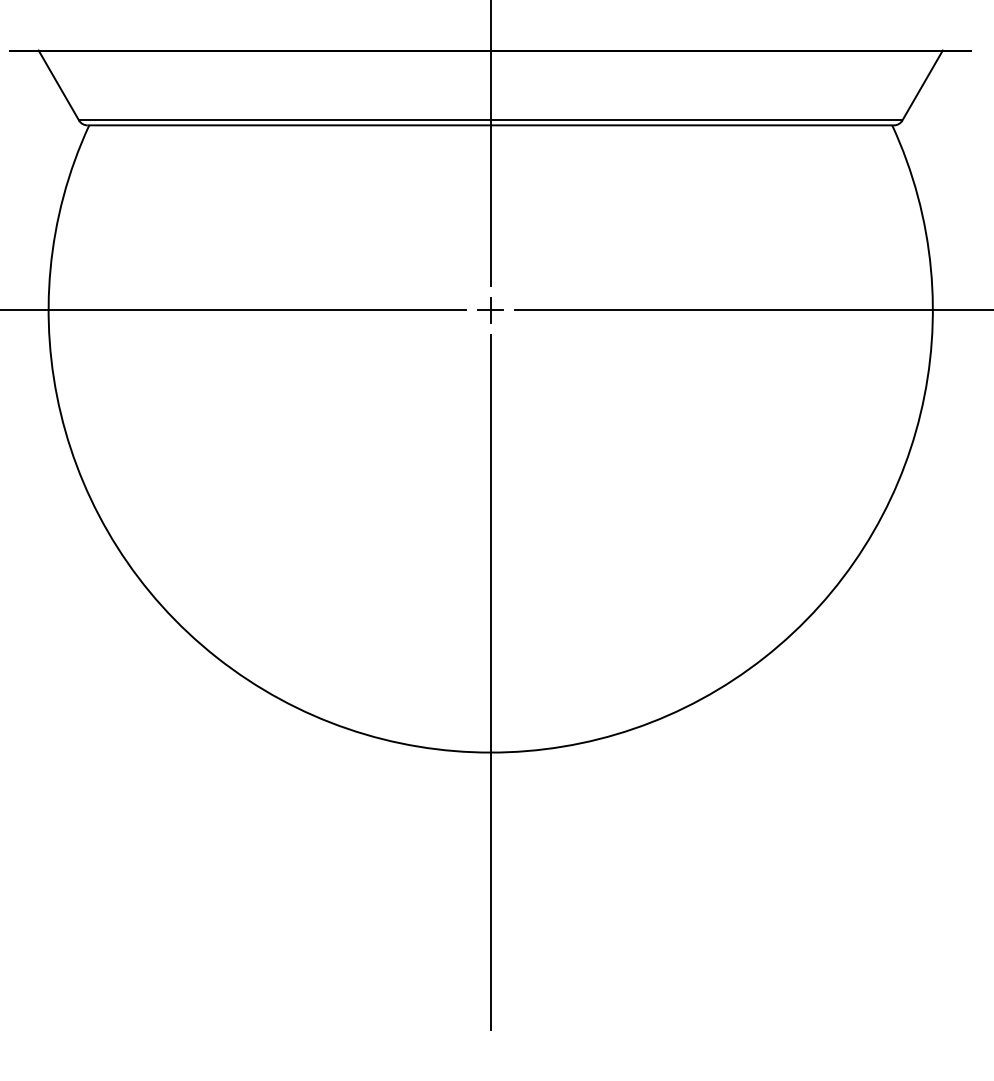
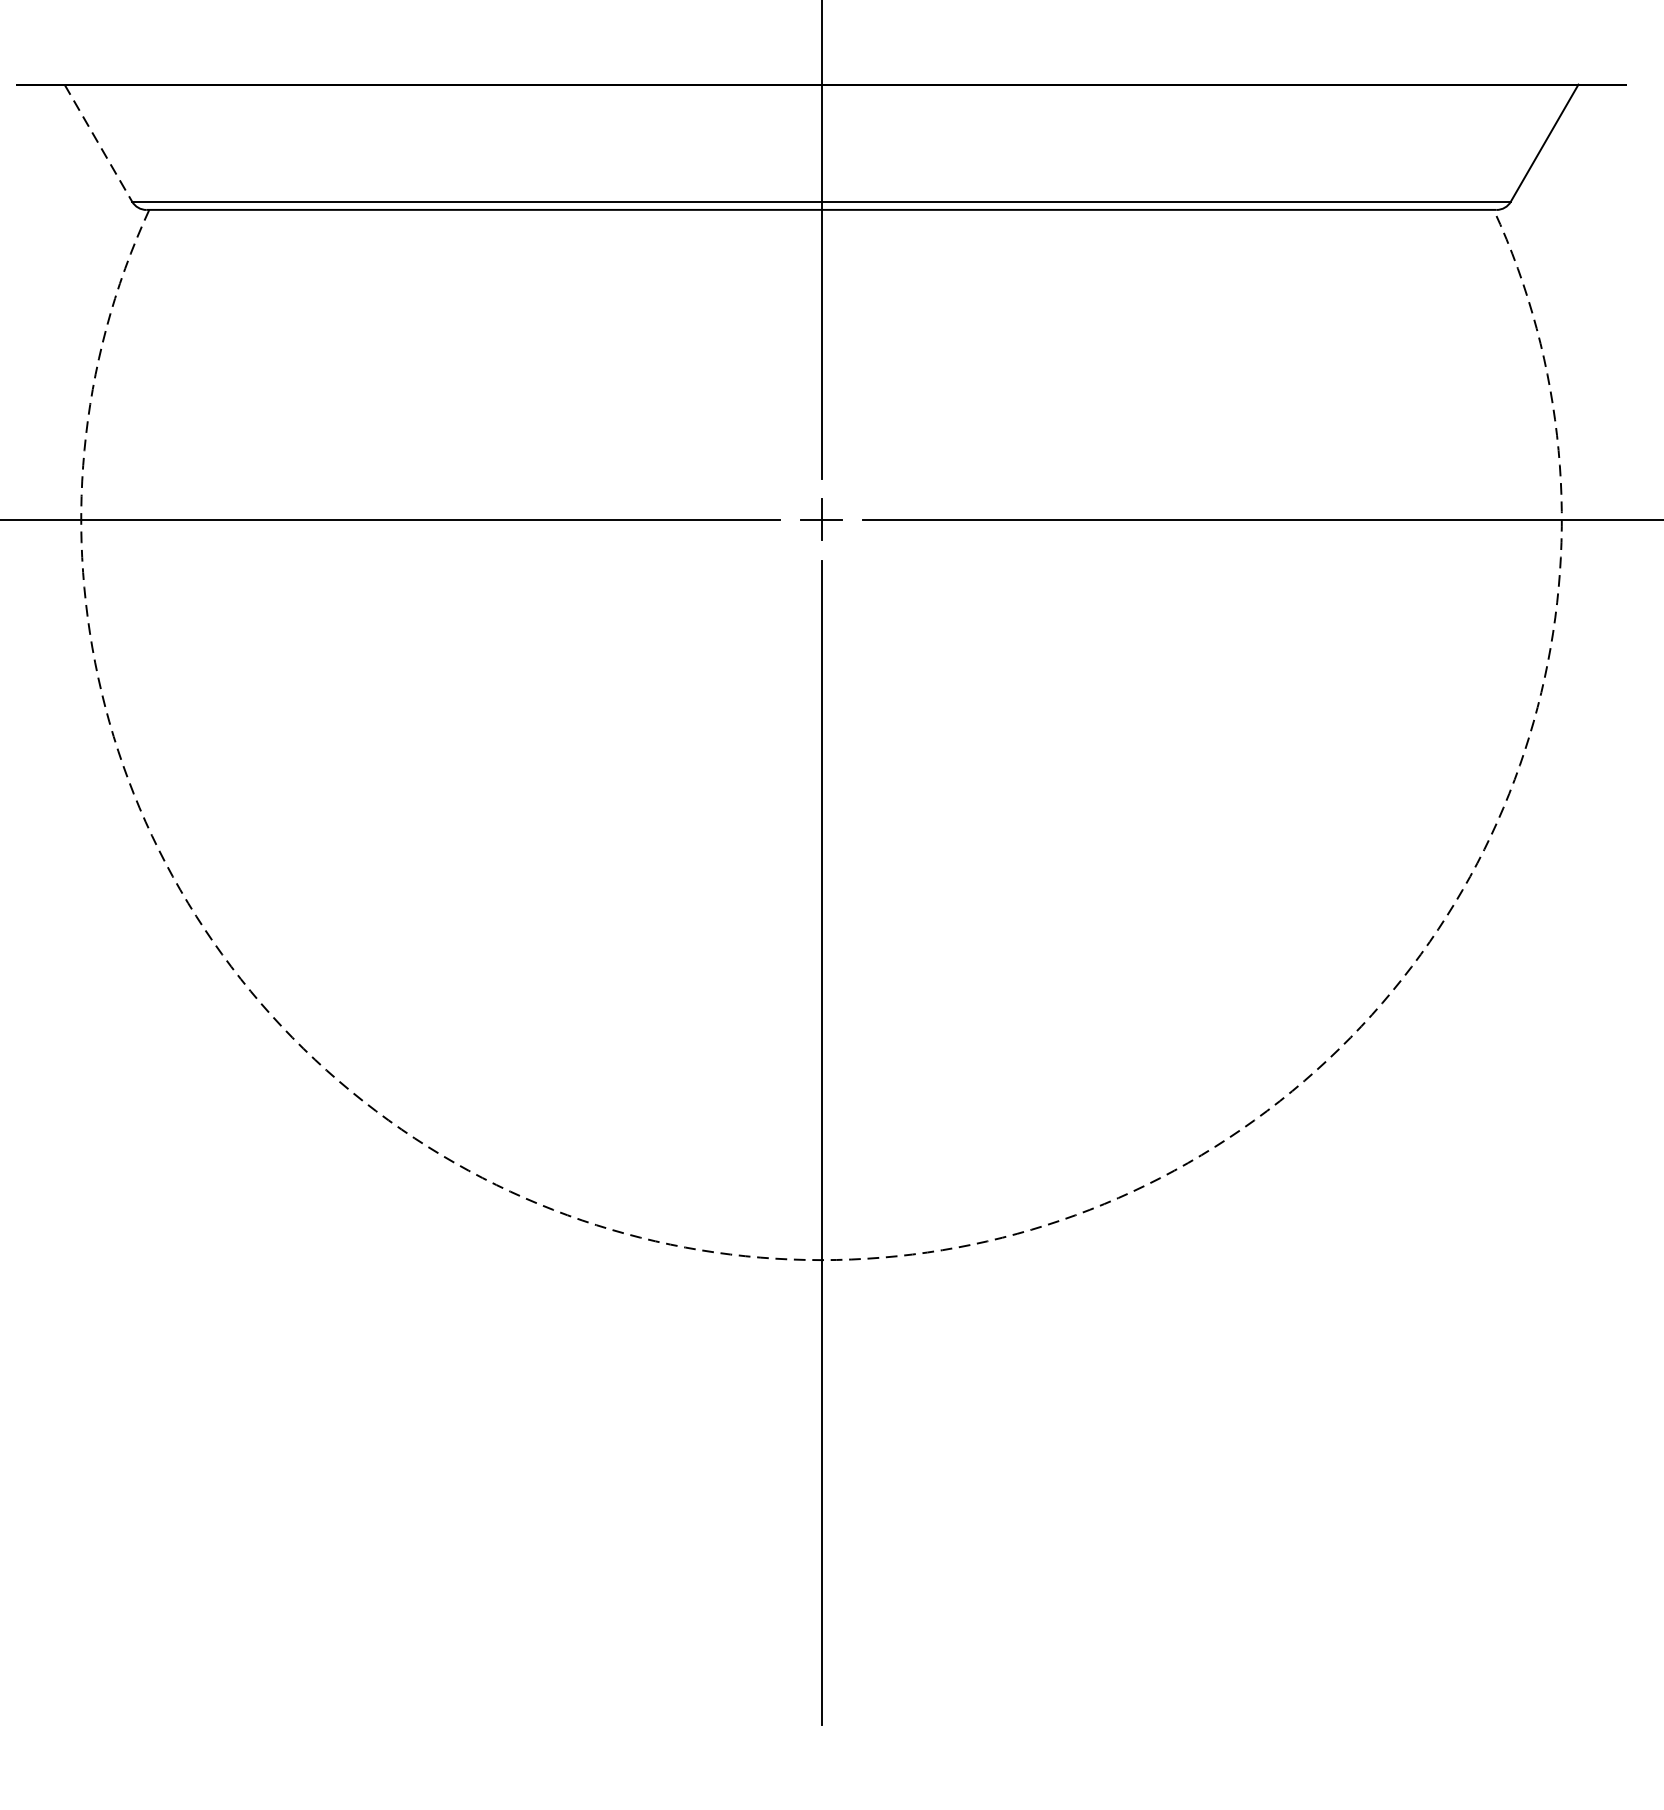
line: (59, 85) -> (99, 143), solid -> dashed
arc: (490, 752) -> (821, 1259), solid -> dashed

